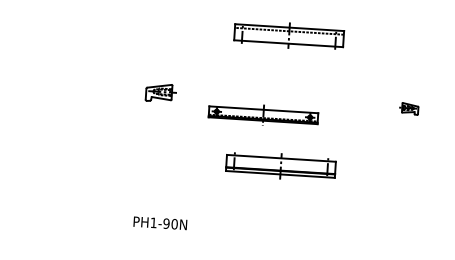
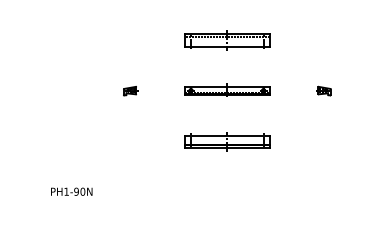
part: (160, 93) -> (130, 91), size x0.62
part: (263, 113) -> (227, 89), moved
text: (160, 222) -> (71, 191), moved

